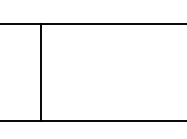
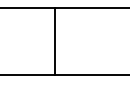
line: (41, 72) -> (55, 41), moved

